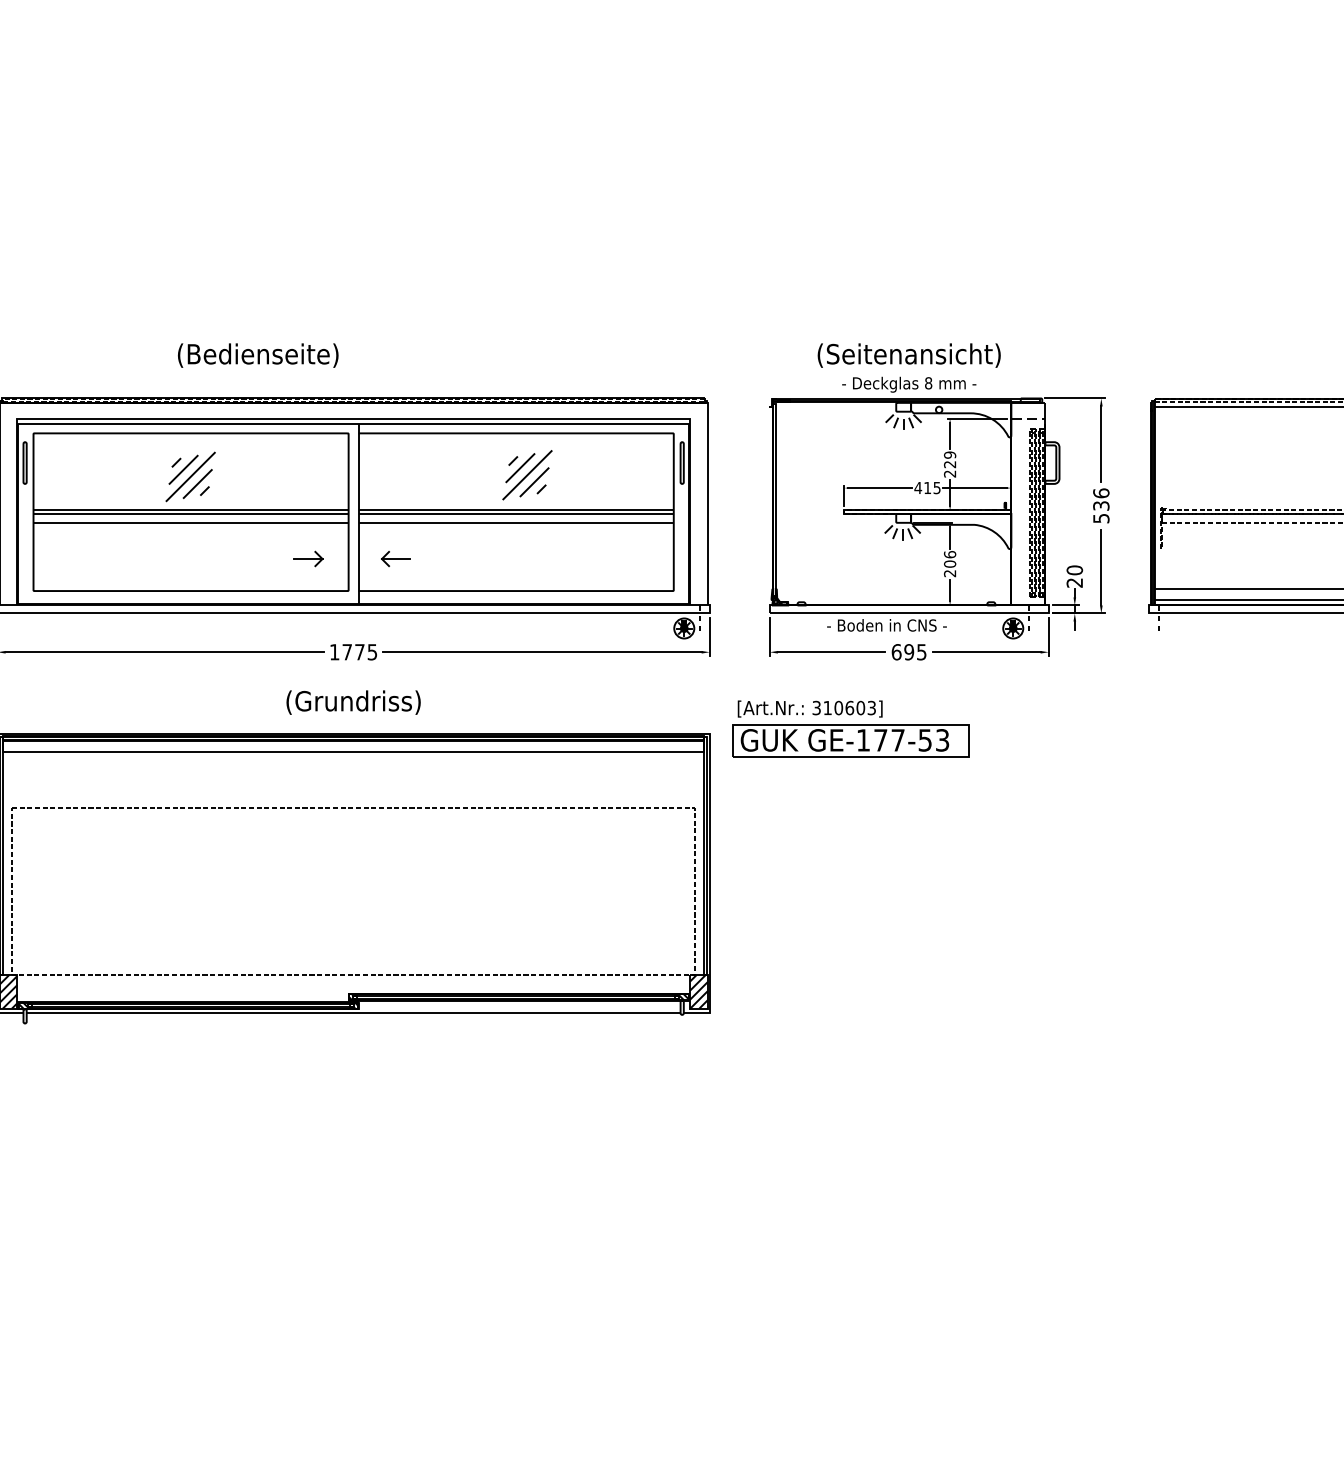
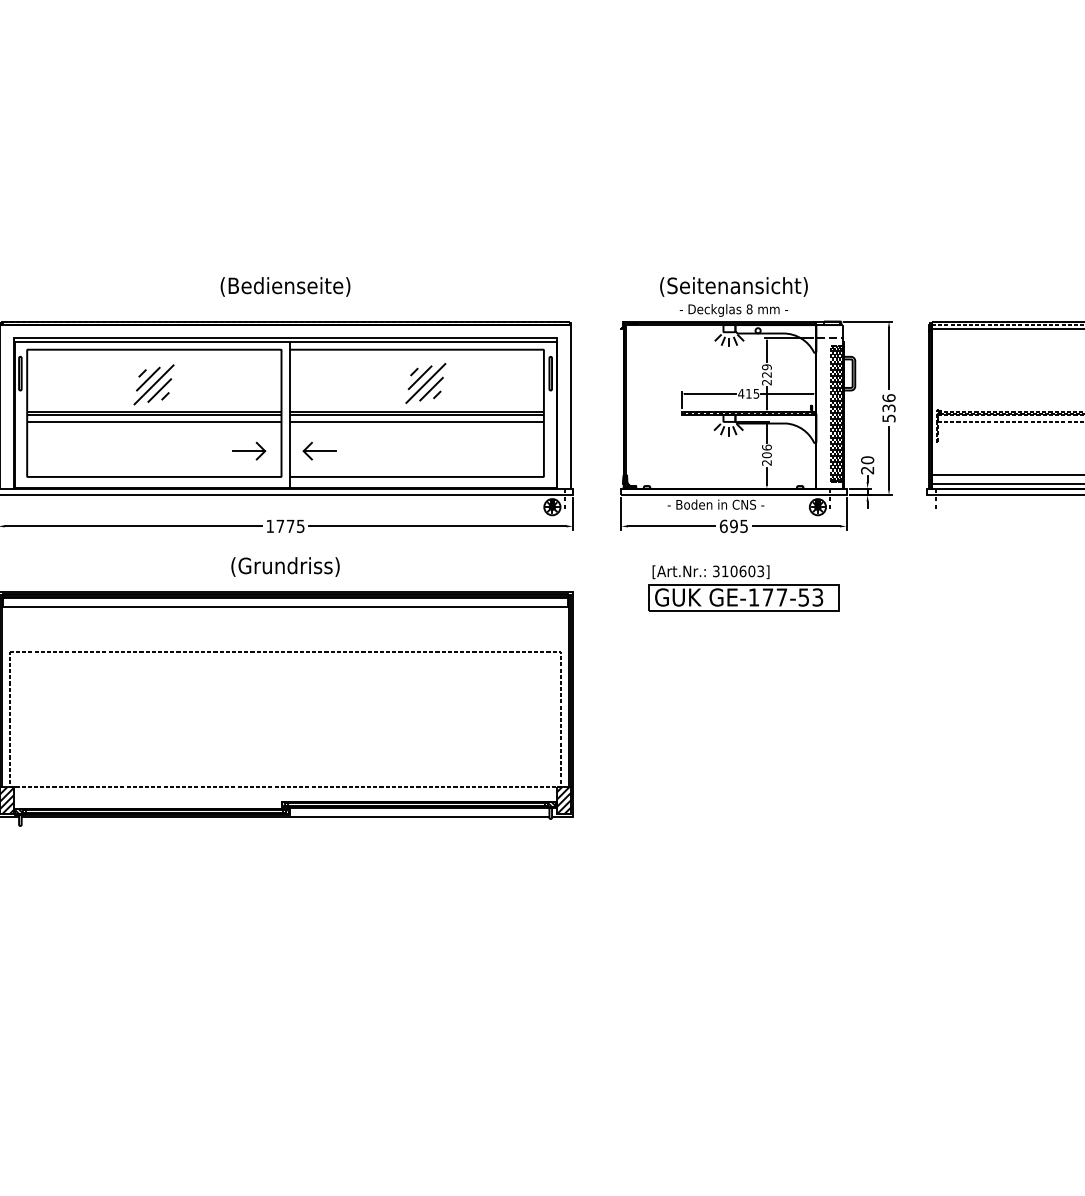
text: (258, 355) -> (285, 286), moved
part: (308, 558) -> (249, 450), size x1.43
part: (395, 558) -> (319, 450), size x1.43
part: (850, 729) -> (743, 588), moved

